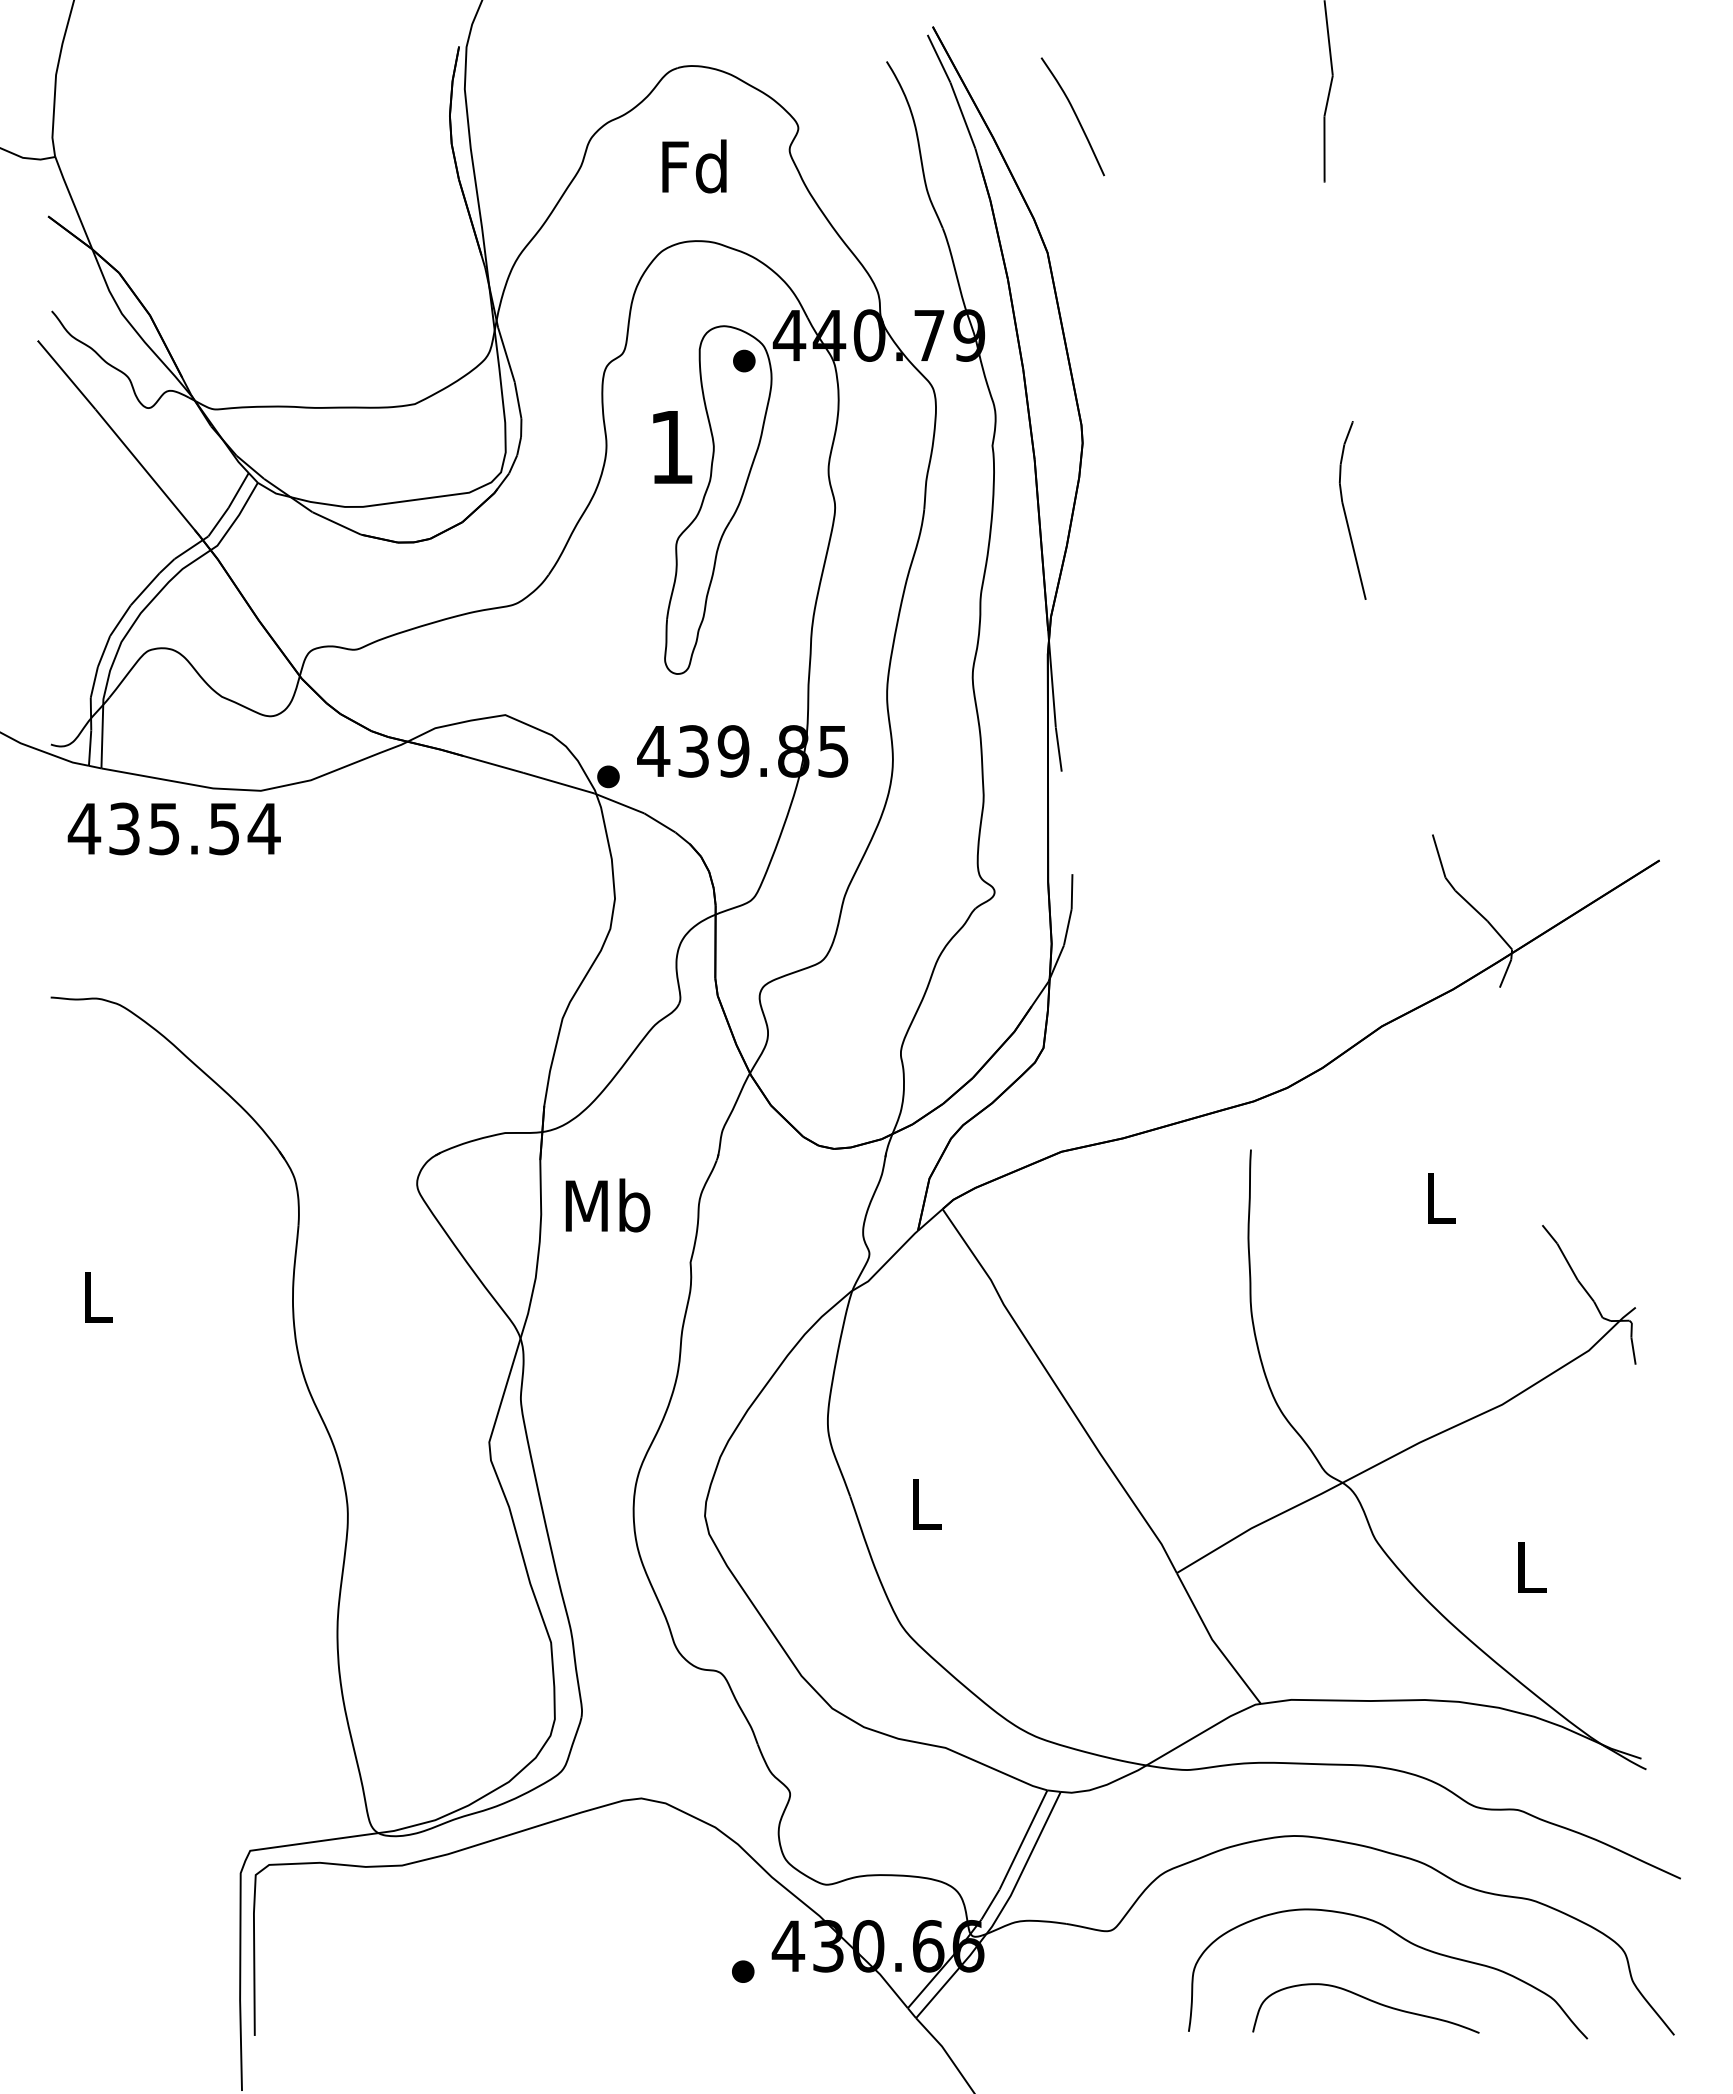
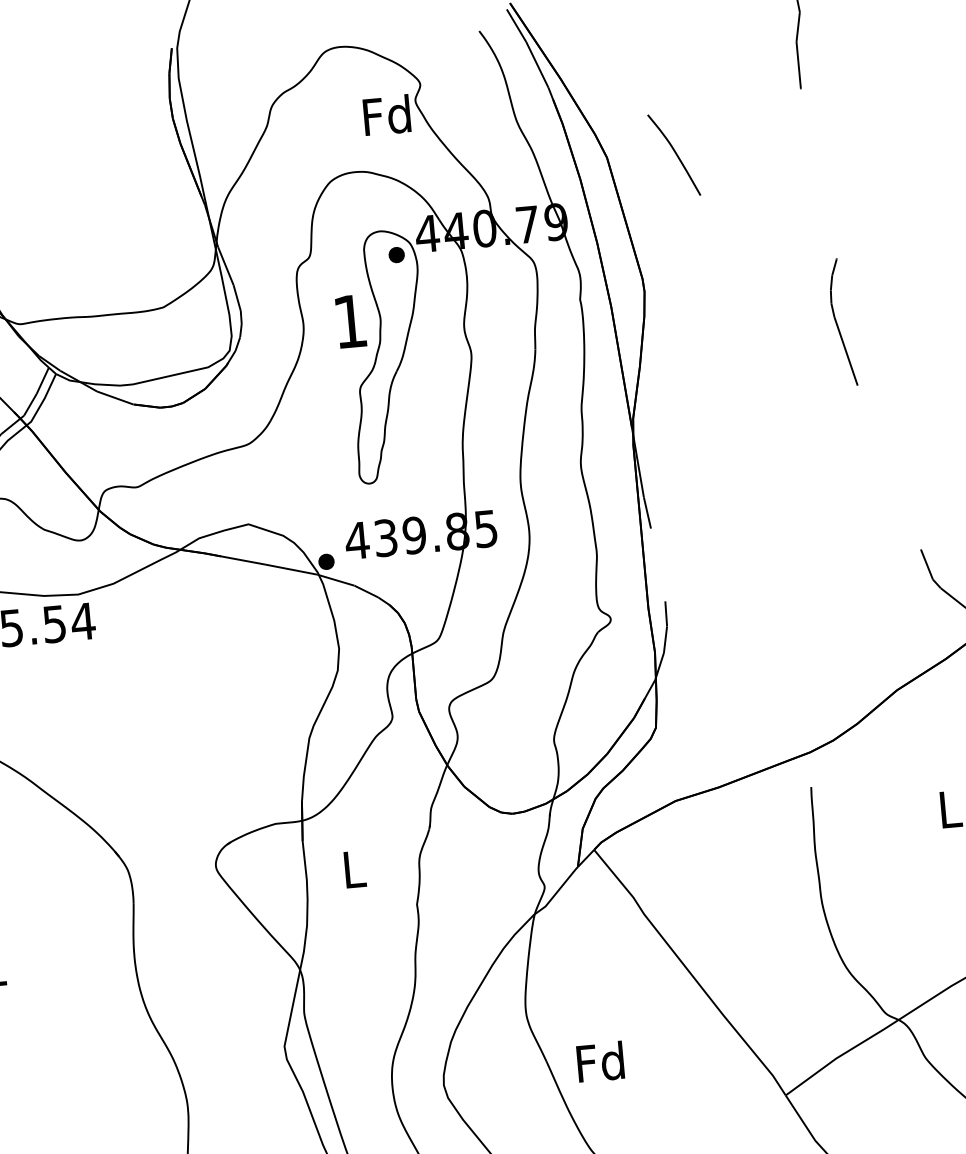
curve: (1074, 114) -> (675, 153), moved
text: (694, 166) -> (387, 115), moved
text: (607, 1205) -> (353, 869), Mb -> L
text: (924, 1503) -> (600, 1062), L -> Fd

